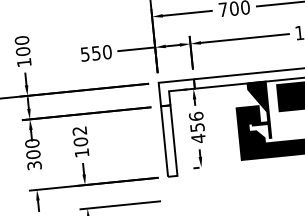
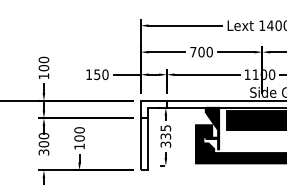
text: (85, 54) -> (89, 74), 550 -> 150
text: (196, 127) -> (165, 136), 456 -> 335
text: (79, 131) -> (79, 130), 102 -> 100

